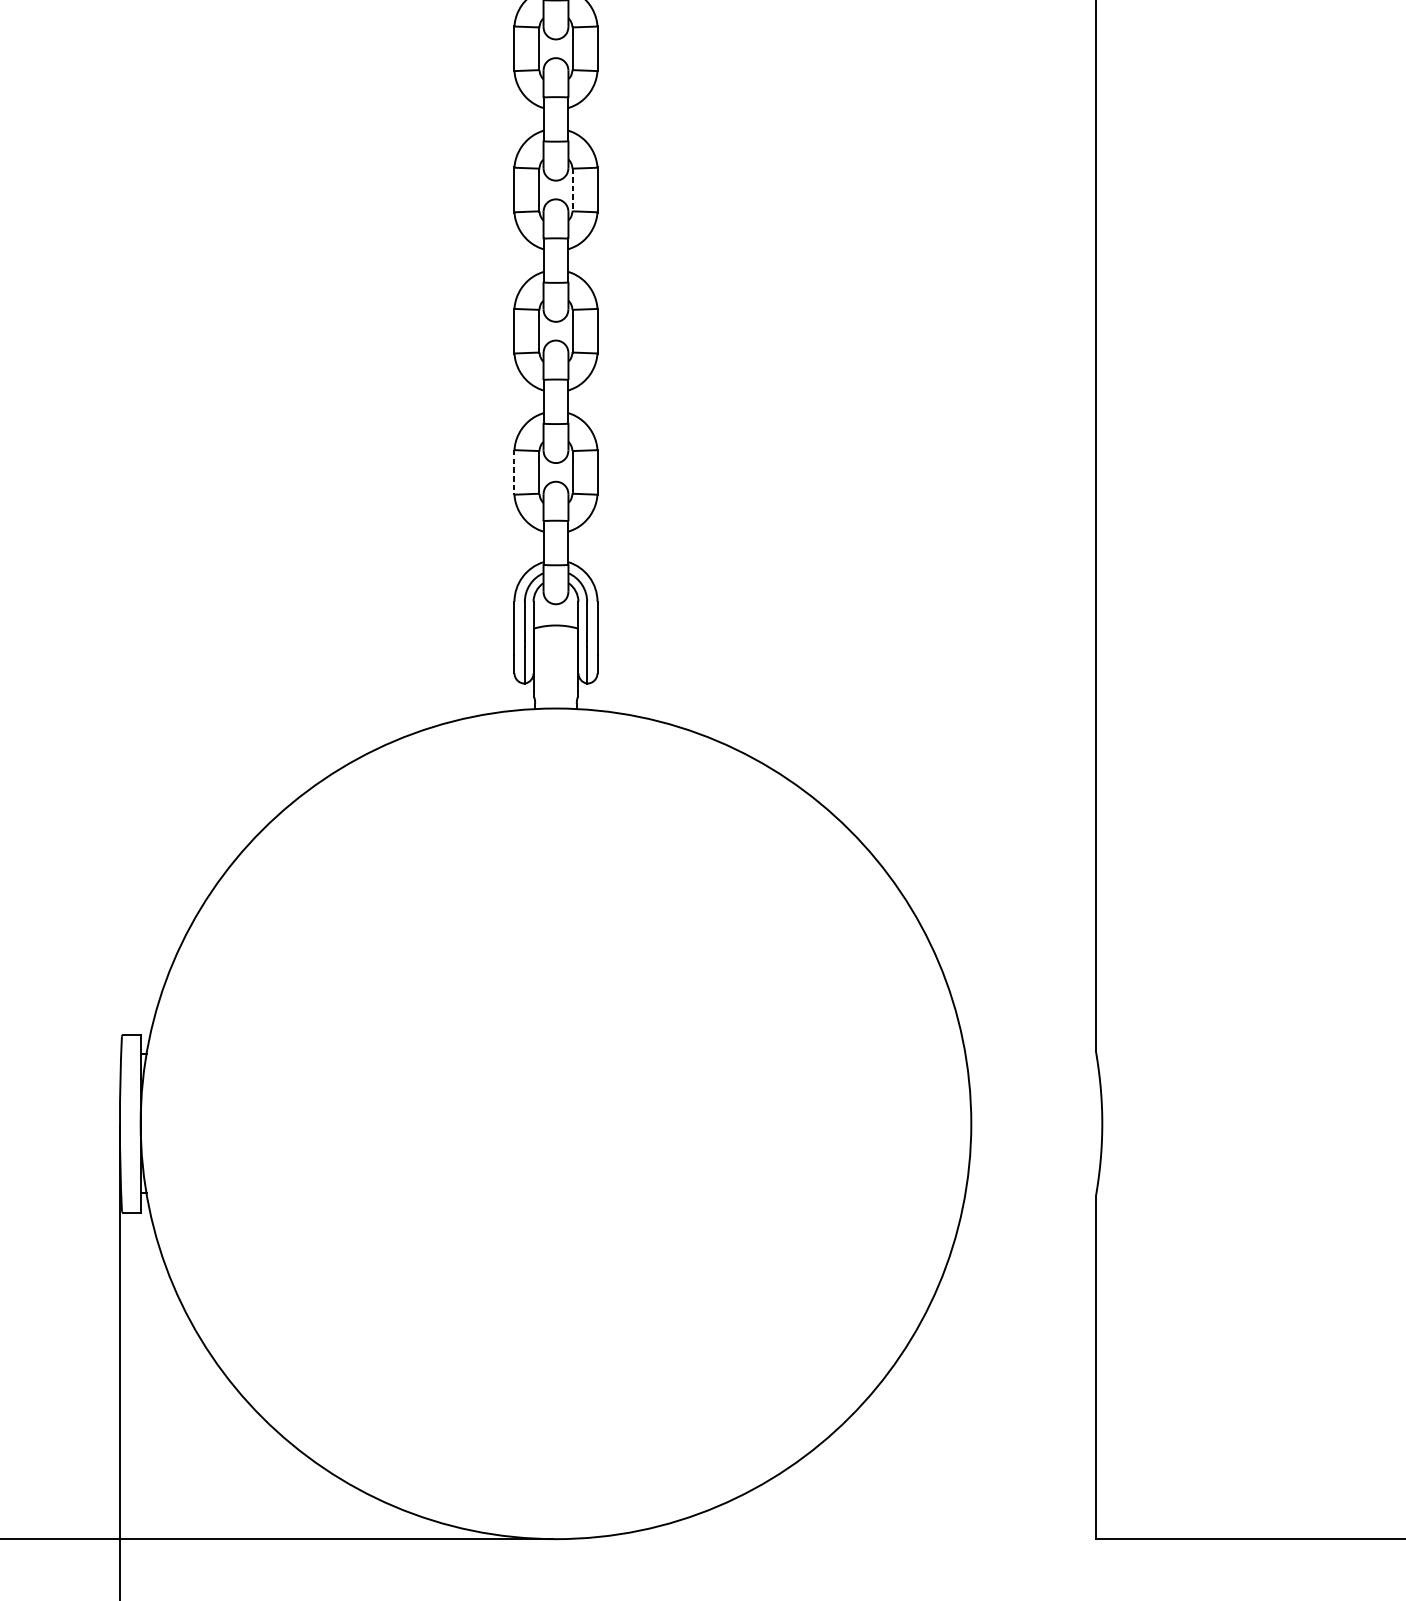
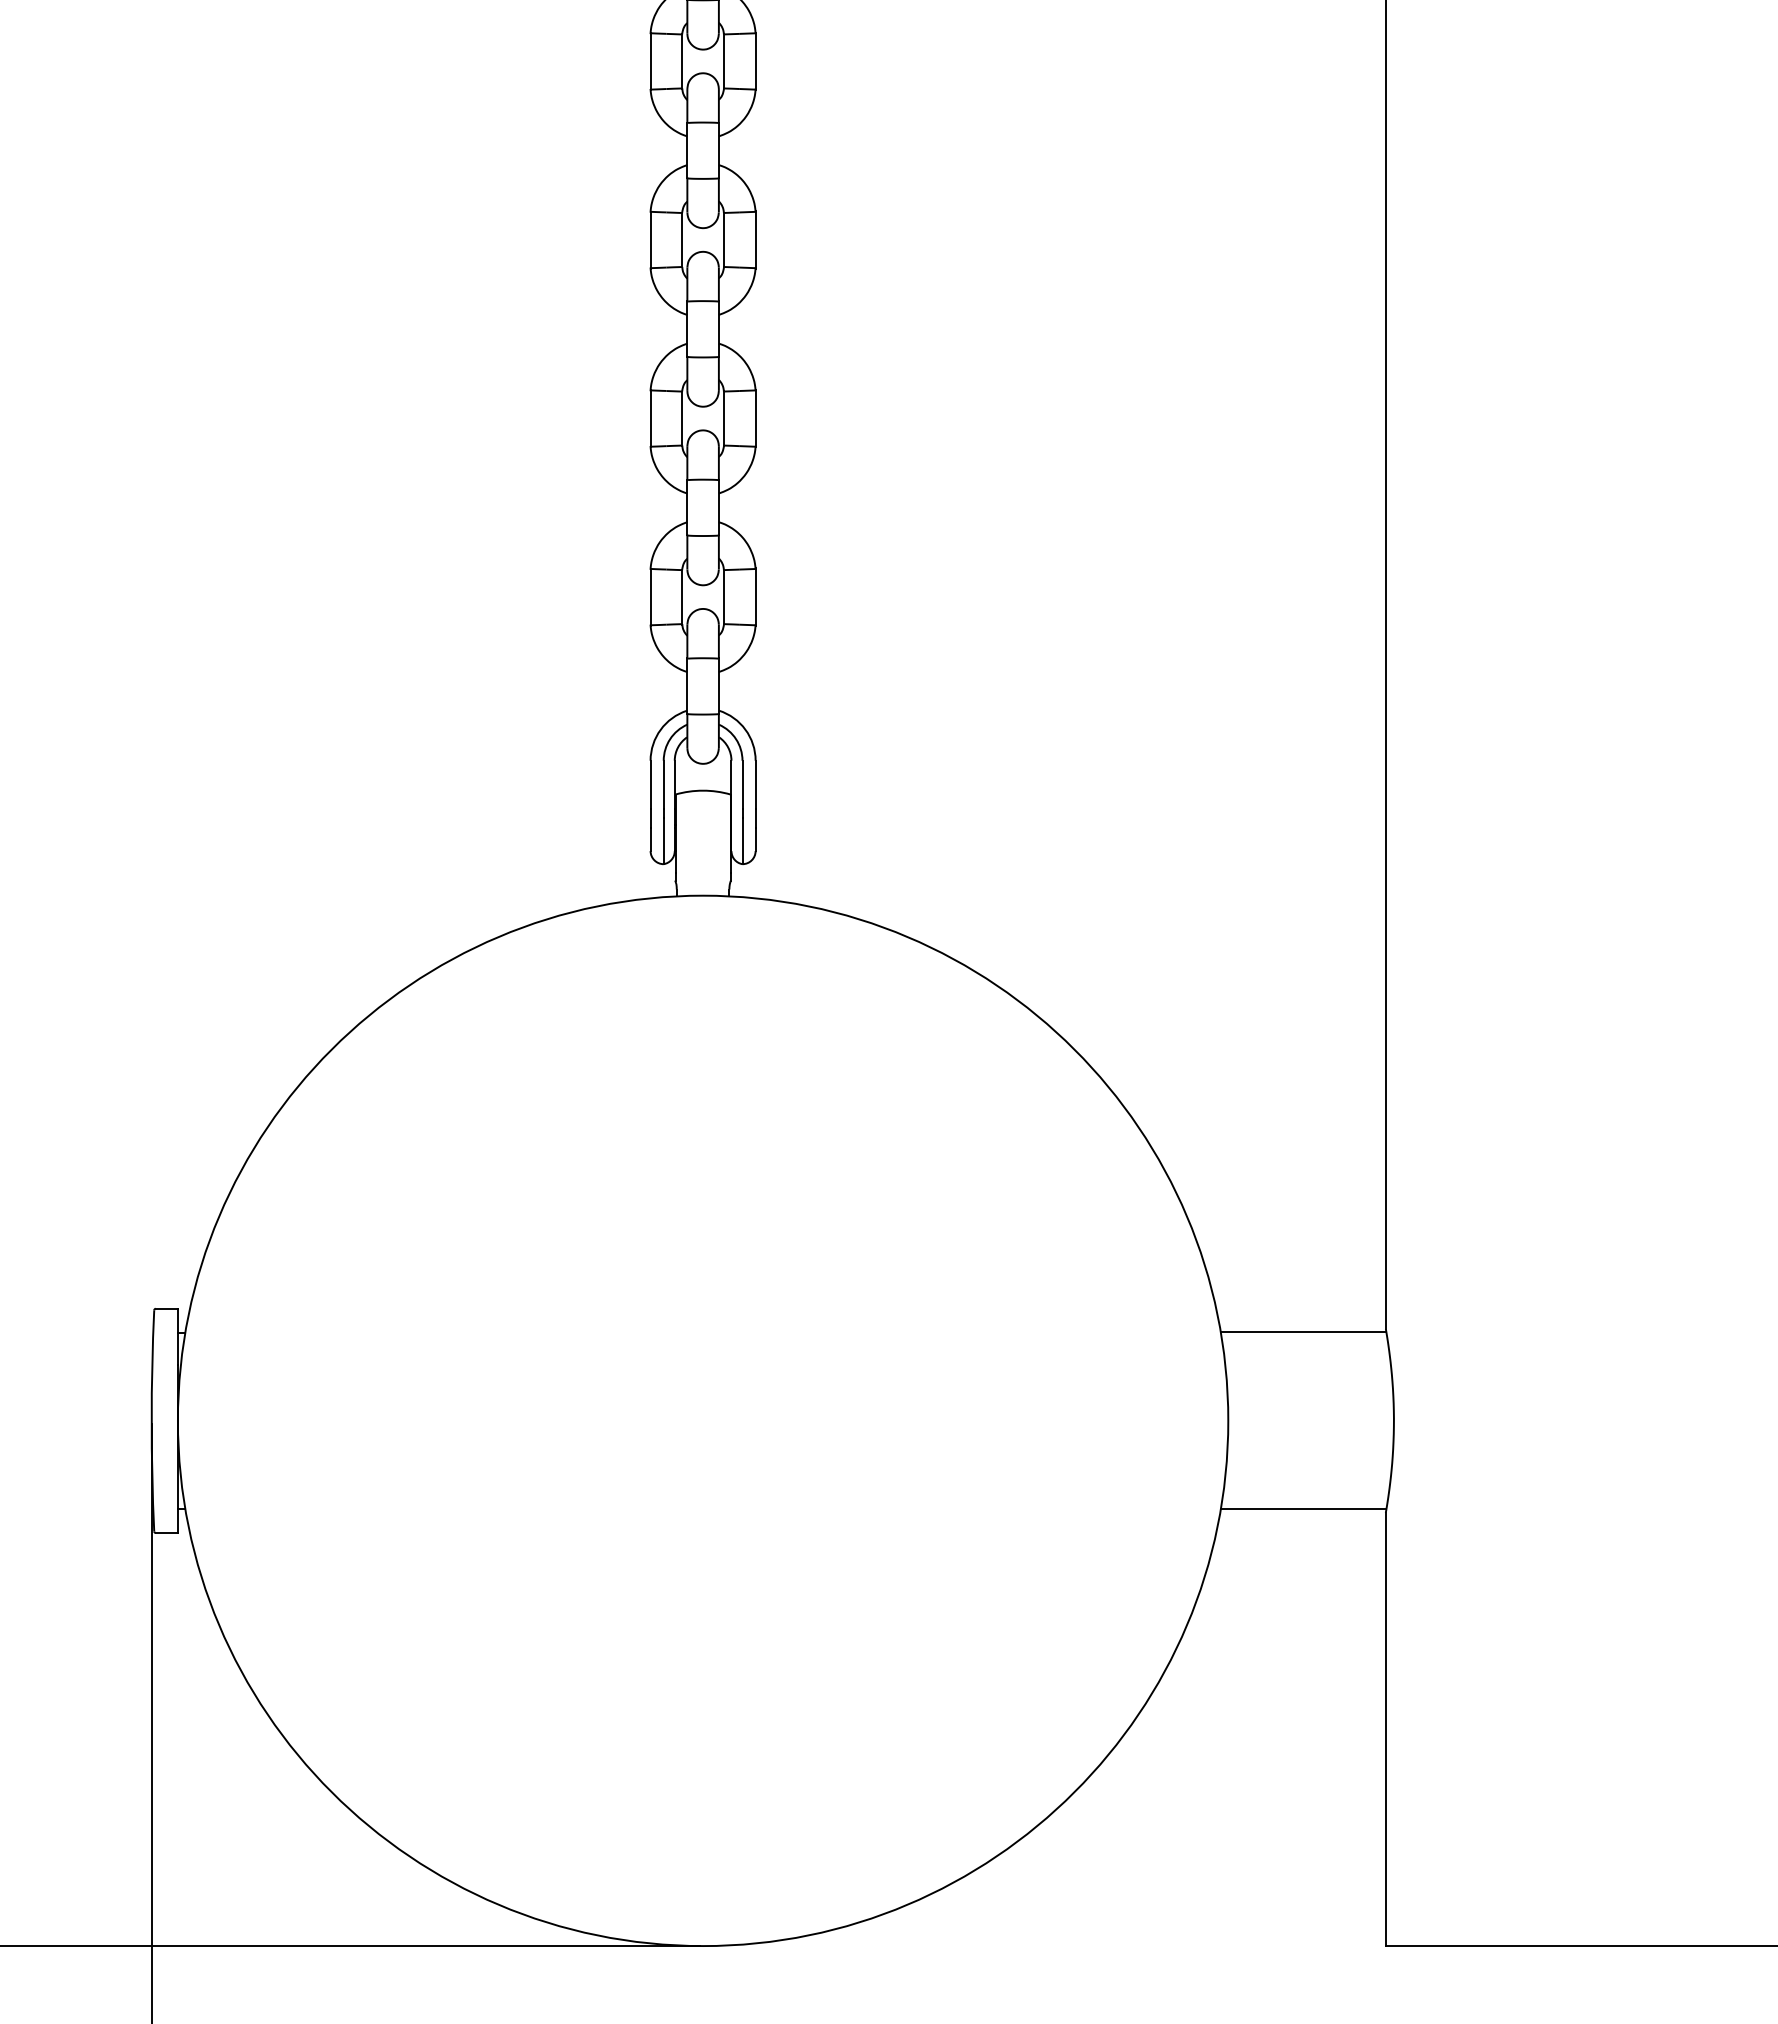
line: (572, 190) -> (724, 240), dashed -> solid
line: (514, 472) -> (650, 597), dashed -> solid
line: (1030, 1053) -> (1303, 1332), added
line: (1030, 1193) -> (1303, 1509), added

